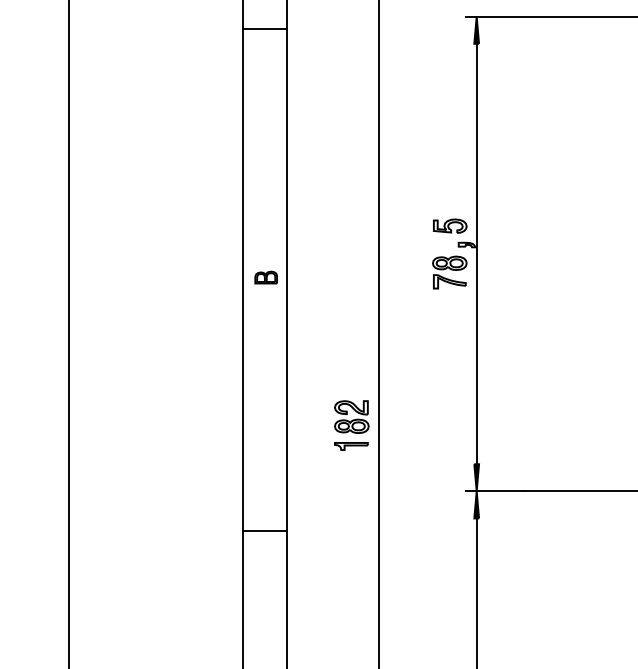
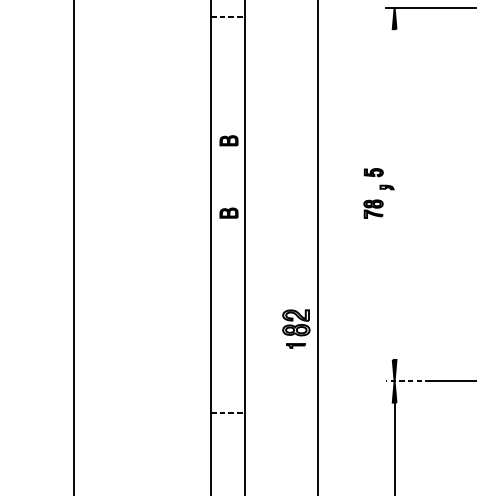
line: (265, 28) -> (228, 17), solid -> dashed
part: (265, 185) -> (228, 140), added
part: (450, 225) -> (374, 172), size x0.7
line: (476, 253) -> (394, 194), removed
part: (449, 272) -> (373, 209), size x0.7
part: (351, 446) -> (296, 346), size x0.7
line: (493, 491) -> (407, 381), solid -> dashed
line: (265, 531) -> (228, 412), solid -> dashed

